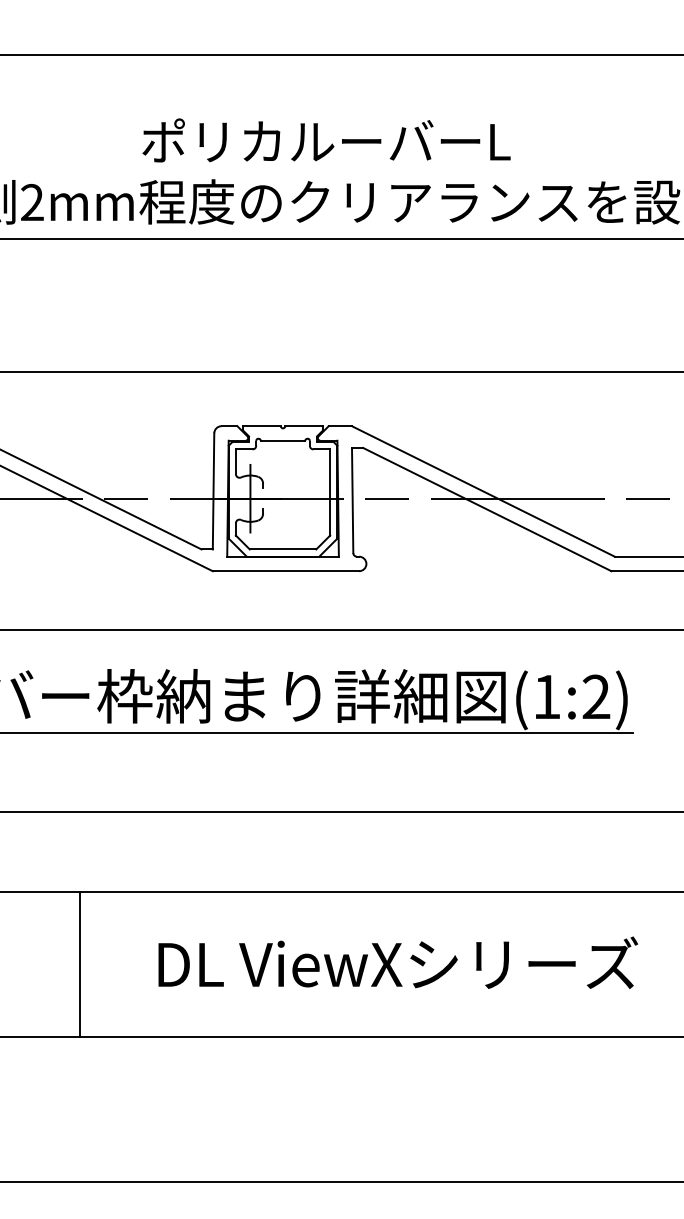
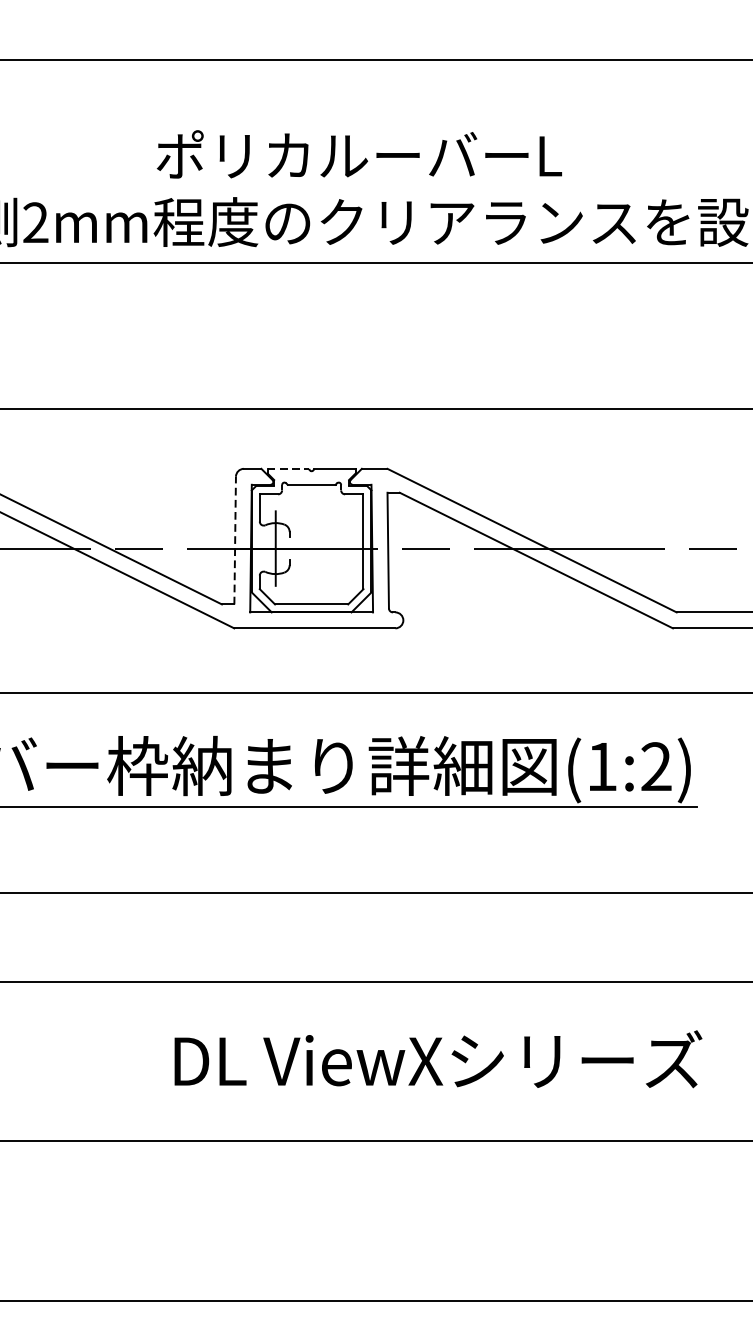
line: (262, 426) -> (289, 469), solid -> dashed
line: (213, 490) -> (235, 539), solid -> dashed
line: (80, 964) -> (88, 1061), removed

